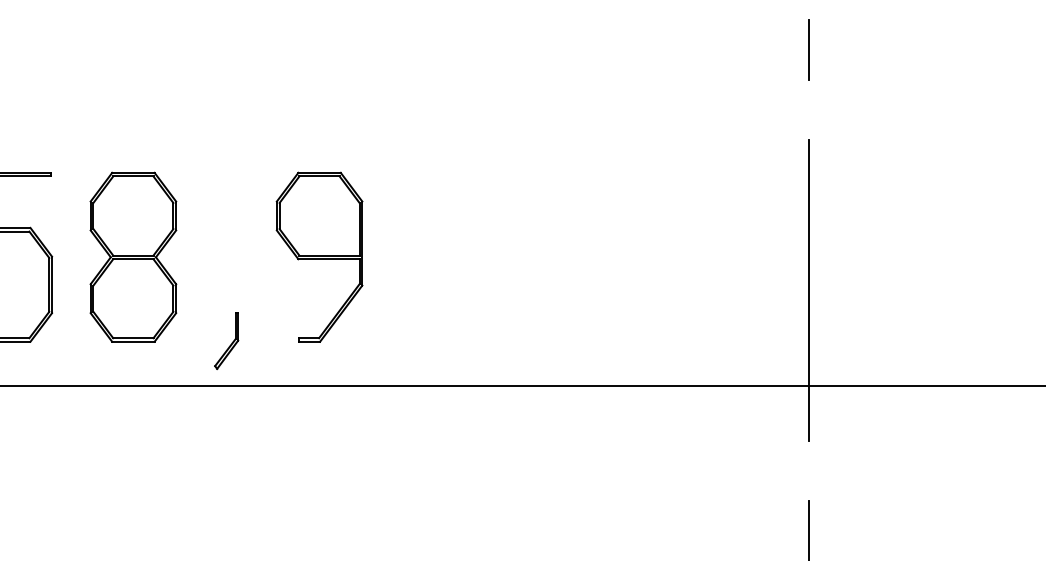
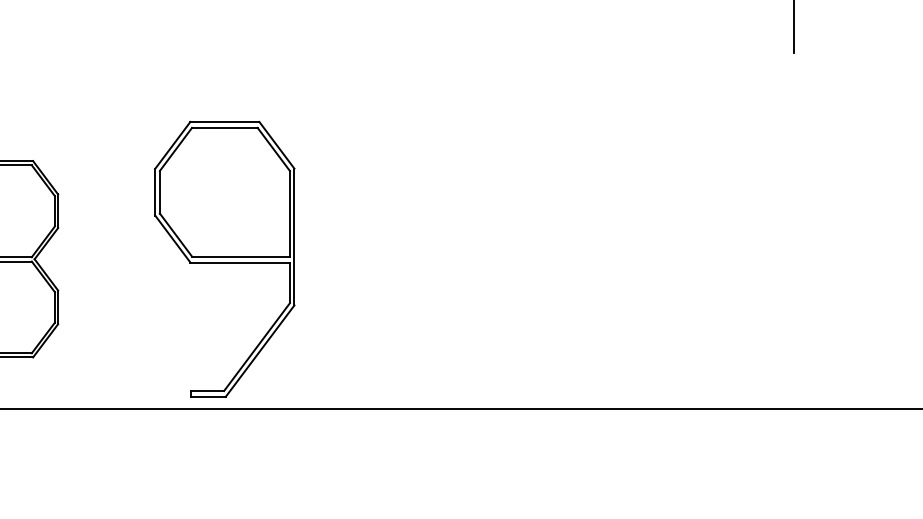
part: (319, 256) -> (224, 258), size x1.4
line: (809, 290) -> (794, 297), removed
part: (226, 340) -> (116, 355), removed

